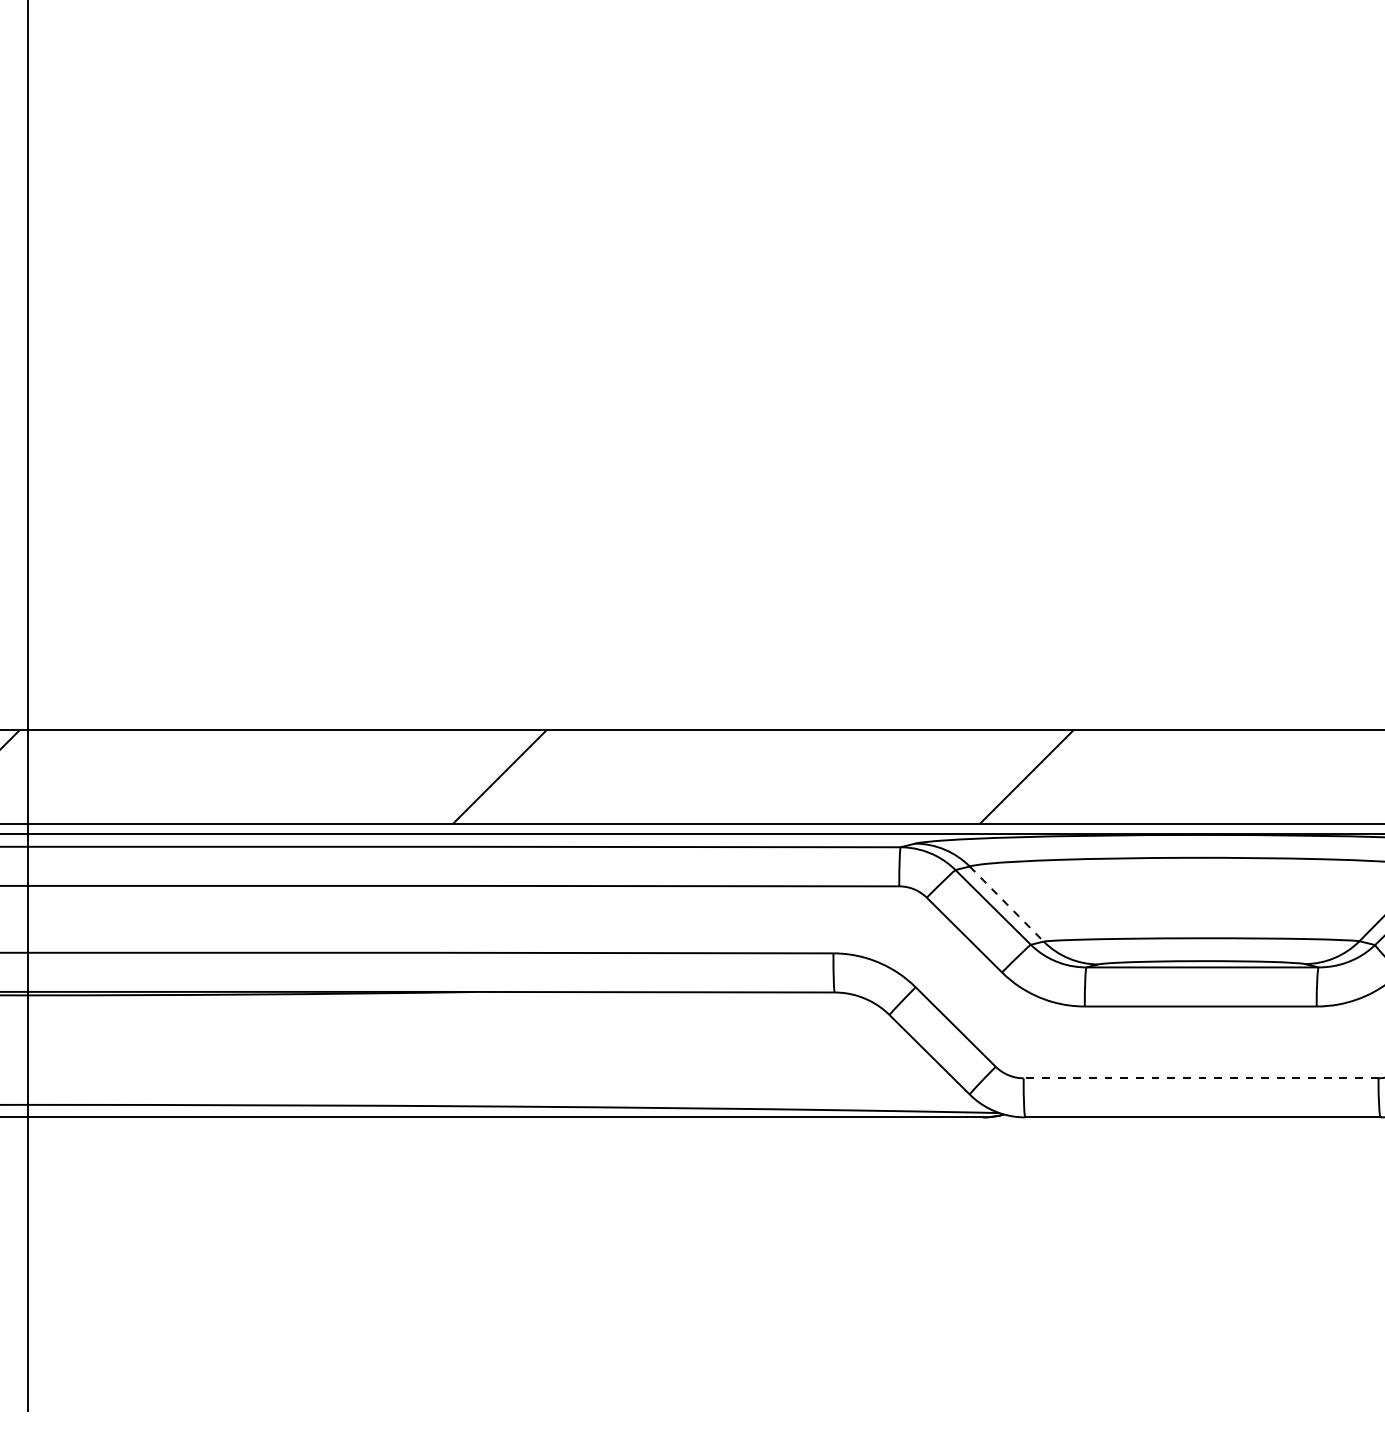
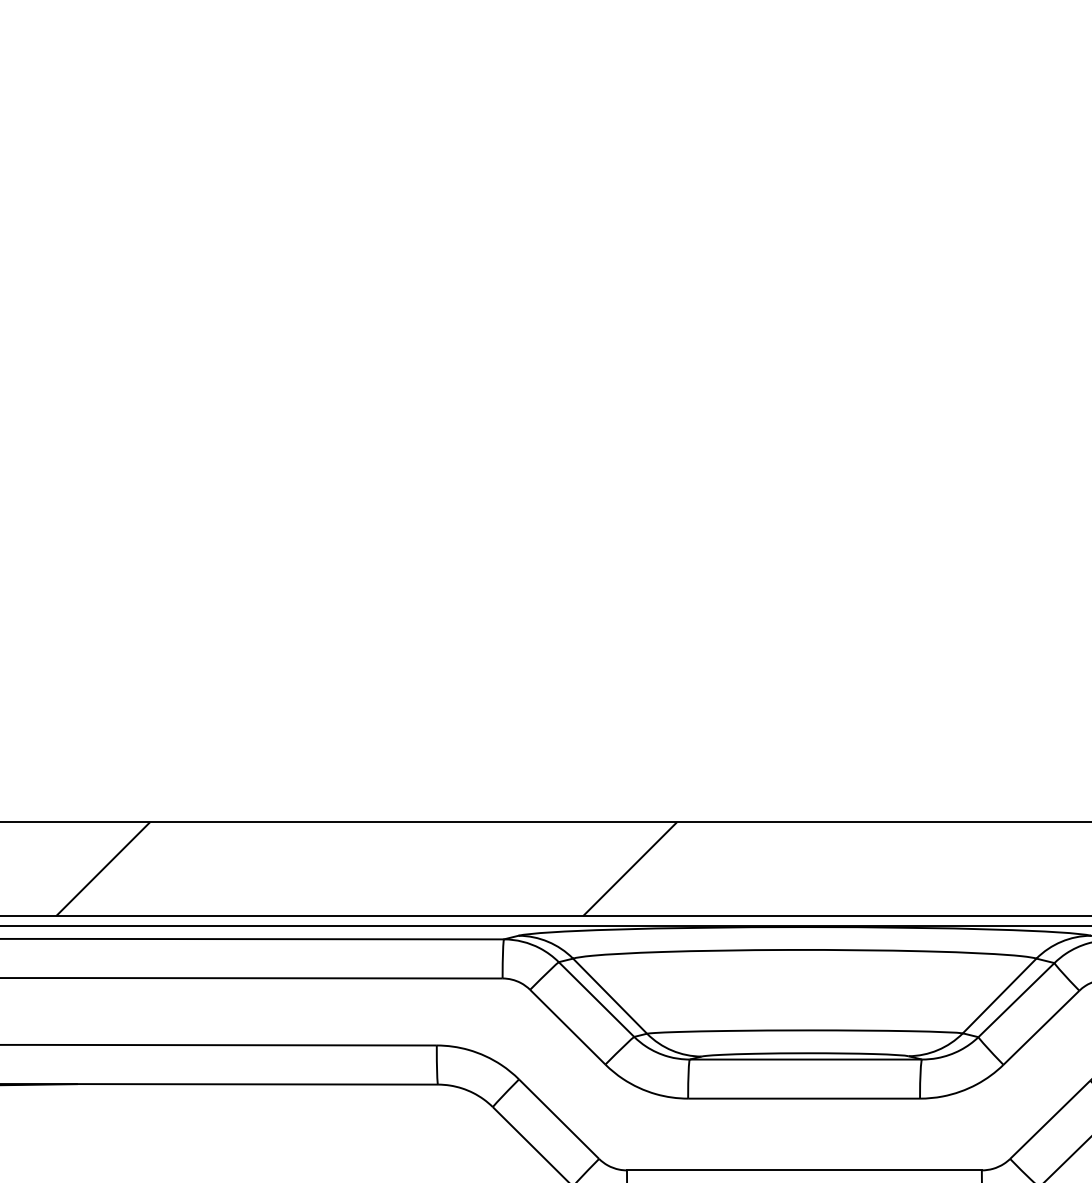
line: (1006, 904) -> (609, 996), dashed -> solid
line: (1200, 1078) -> (803, 1170), dashed -> solid

